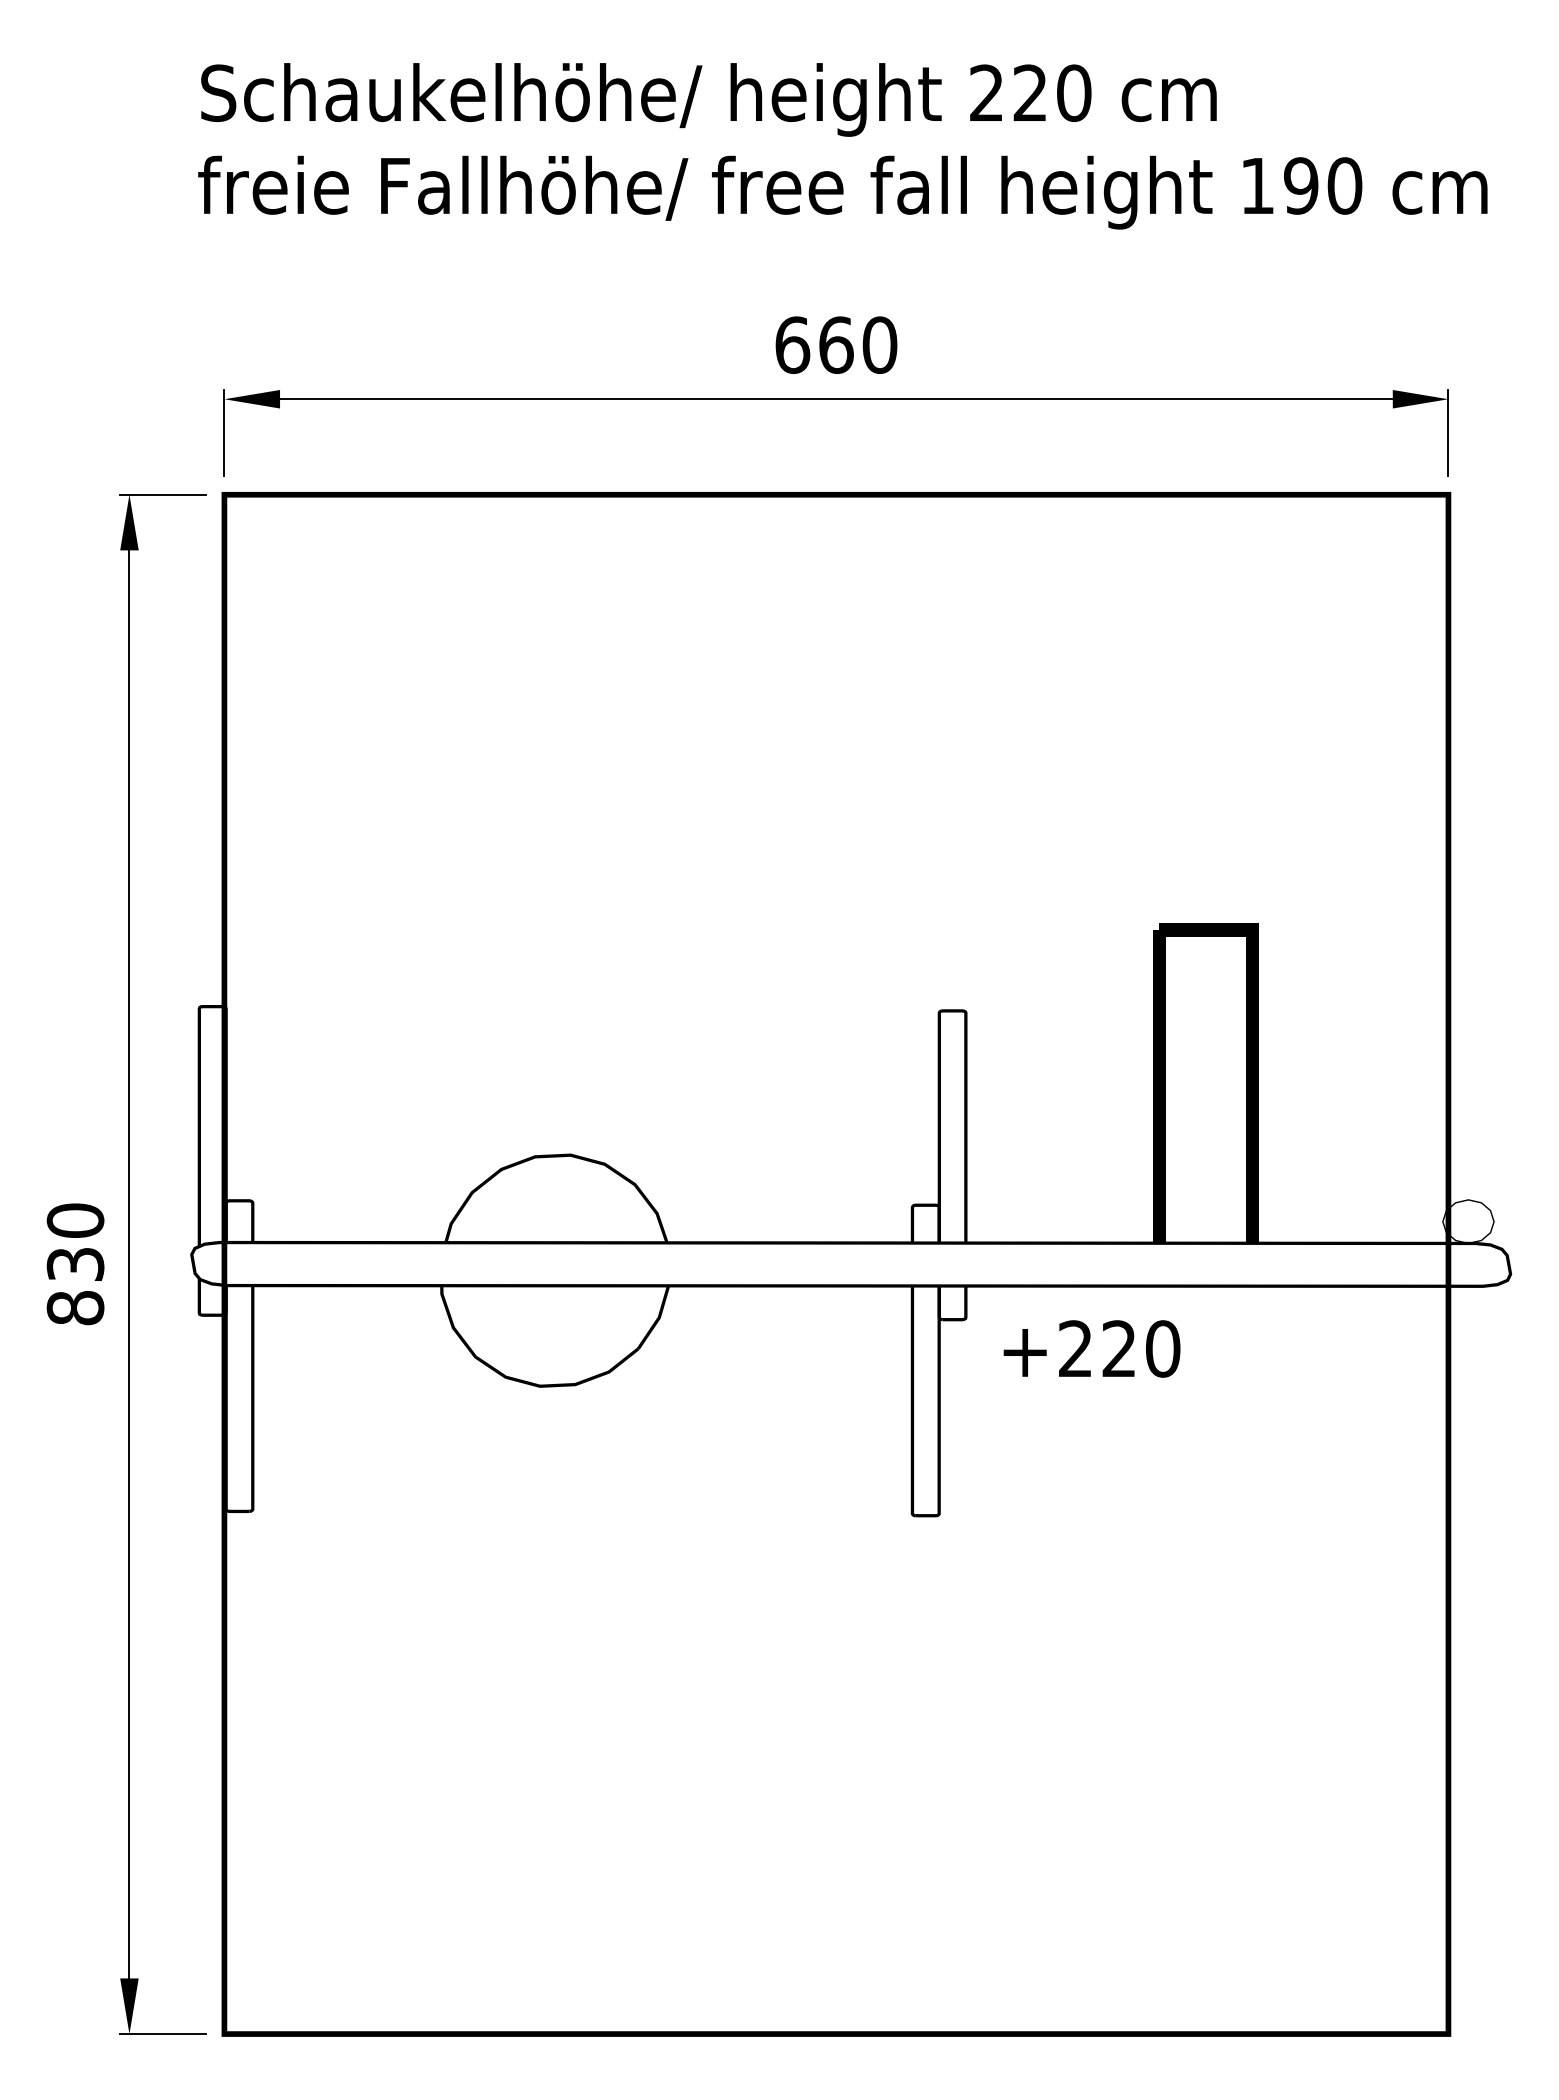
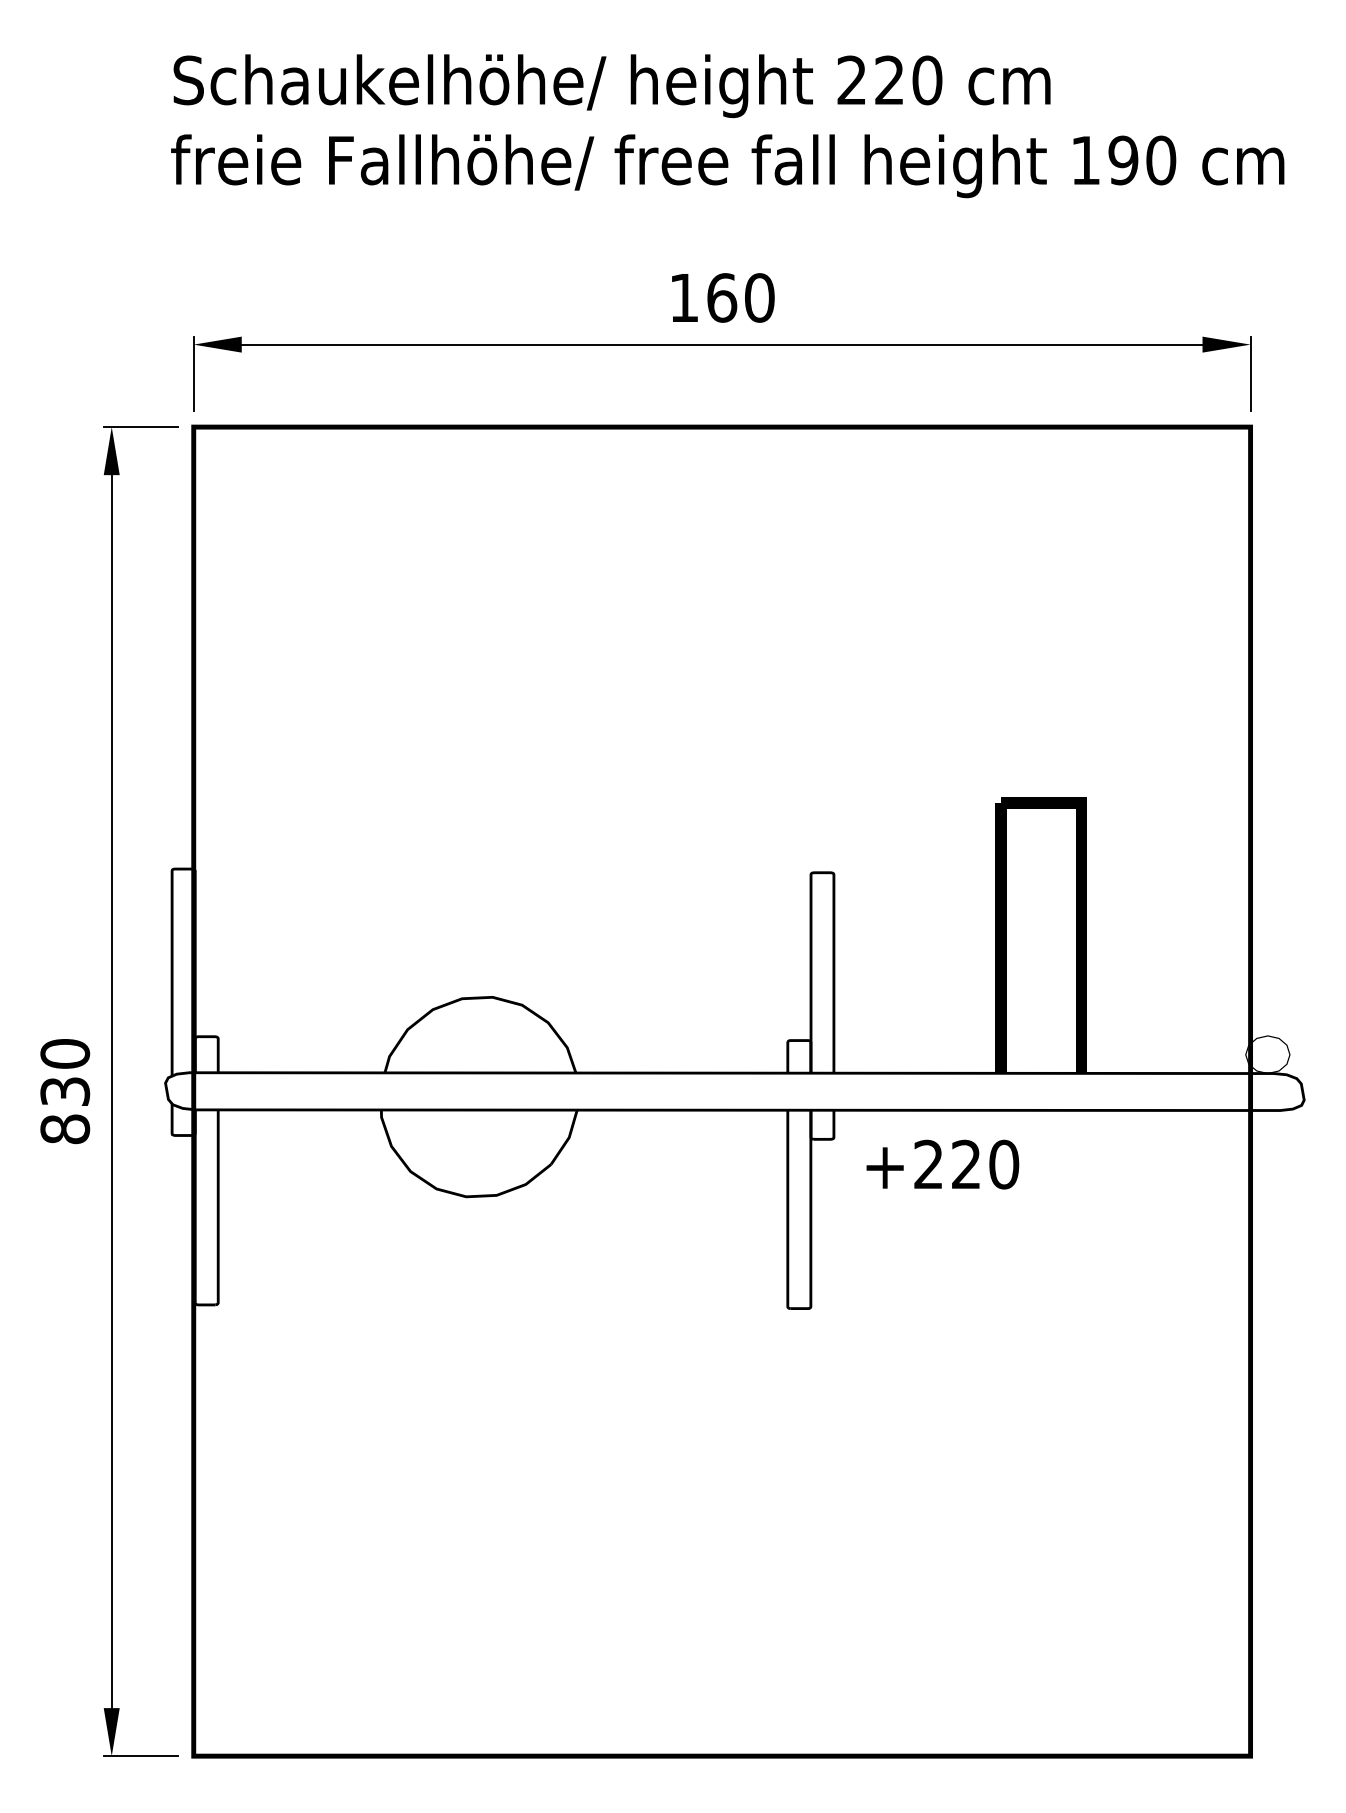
text: (792, 344) -> (684, 297), 660 -> 160

